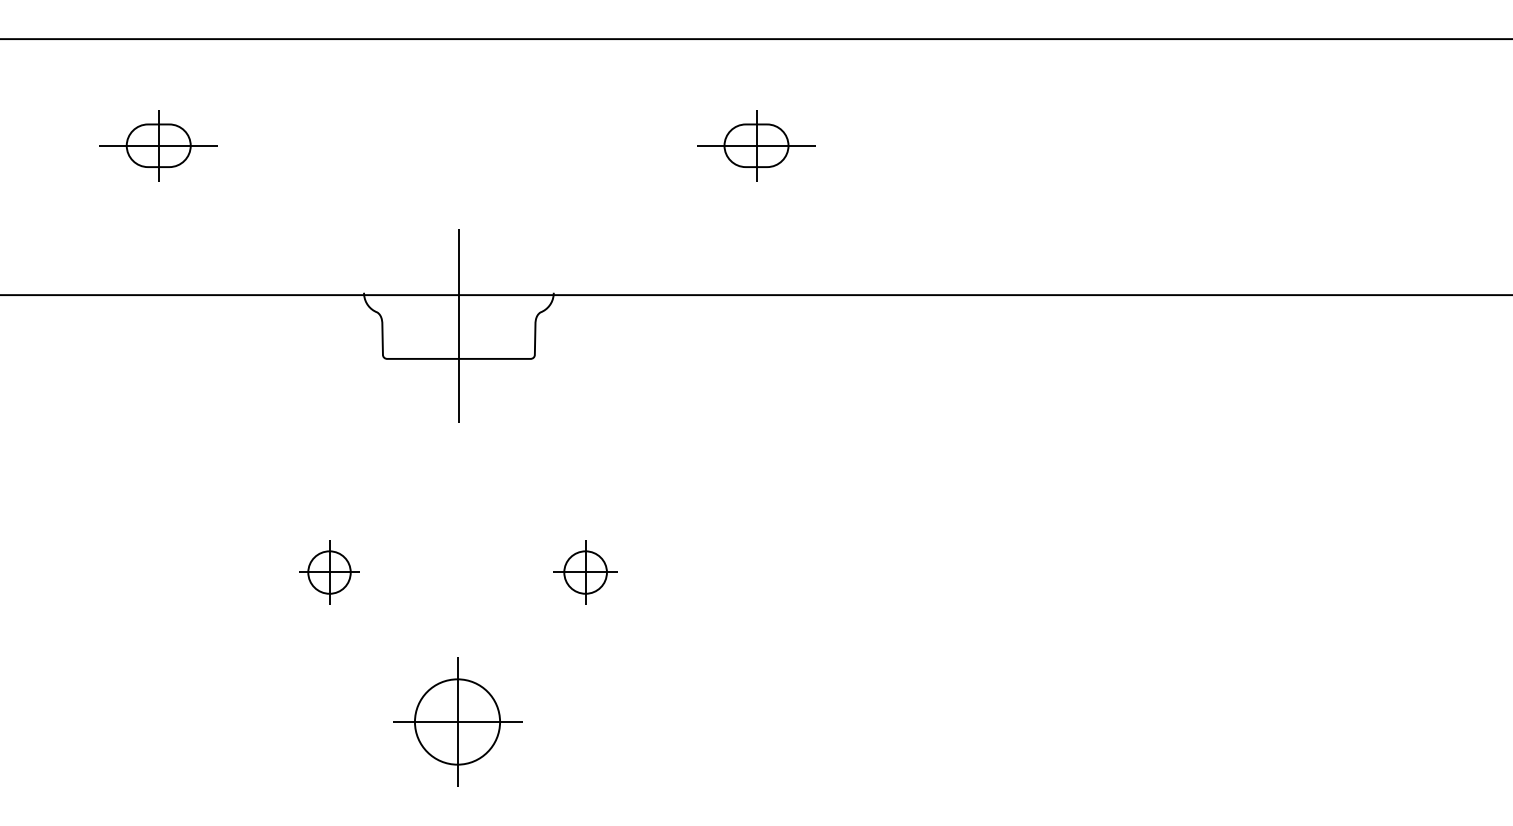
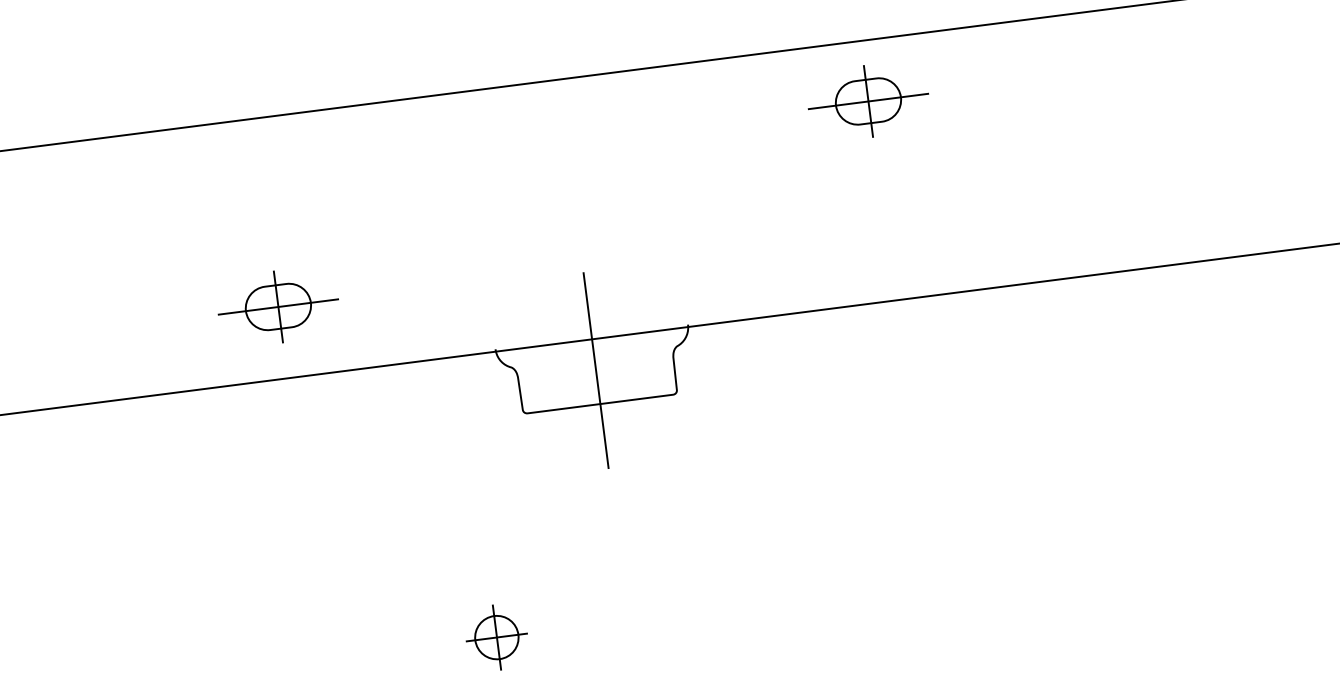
part: (158, 145) -> (278, 306), moved
part: (756, 145) -> (868, 101), moved
part: (585, 572) -> (756, 604), removed

